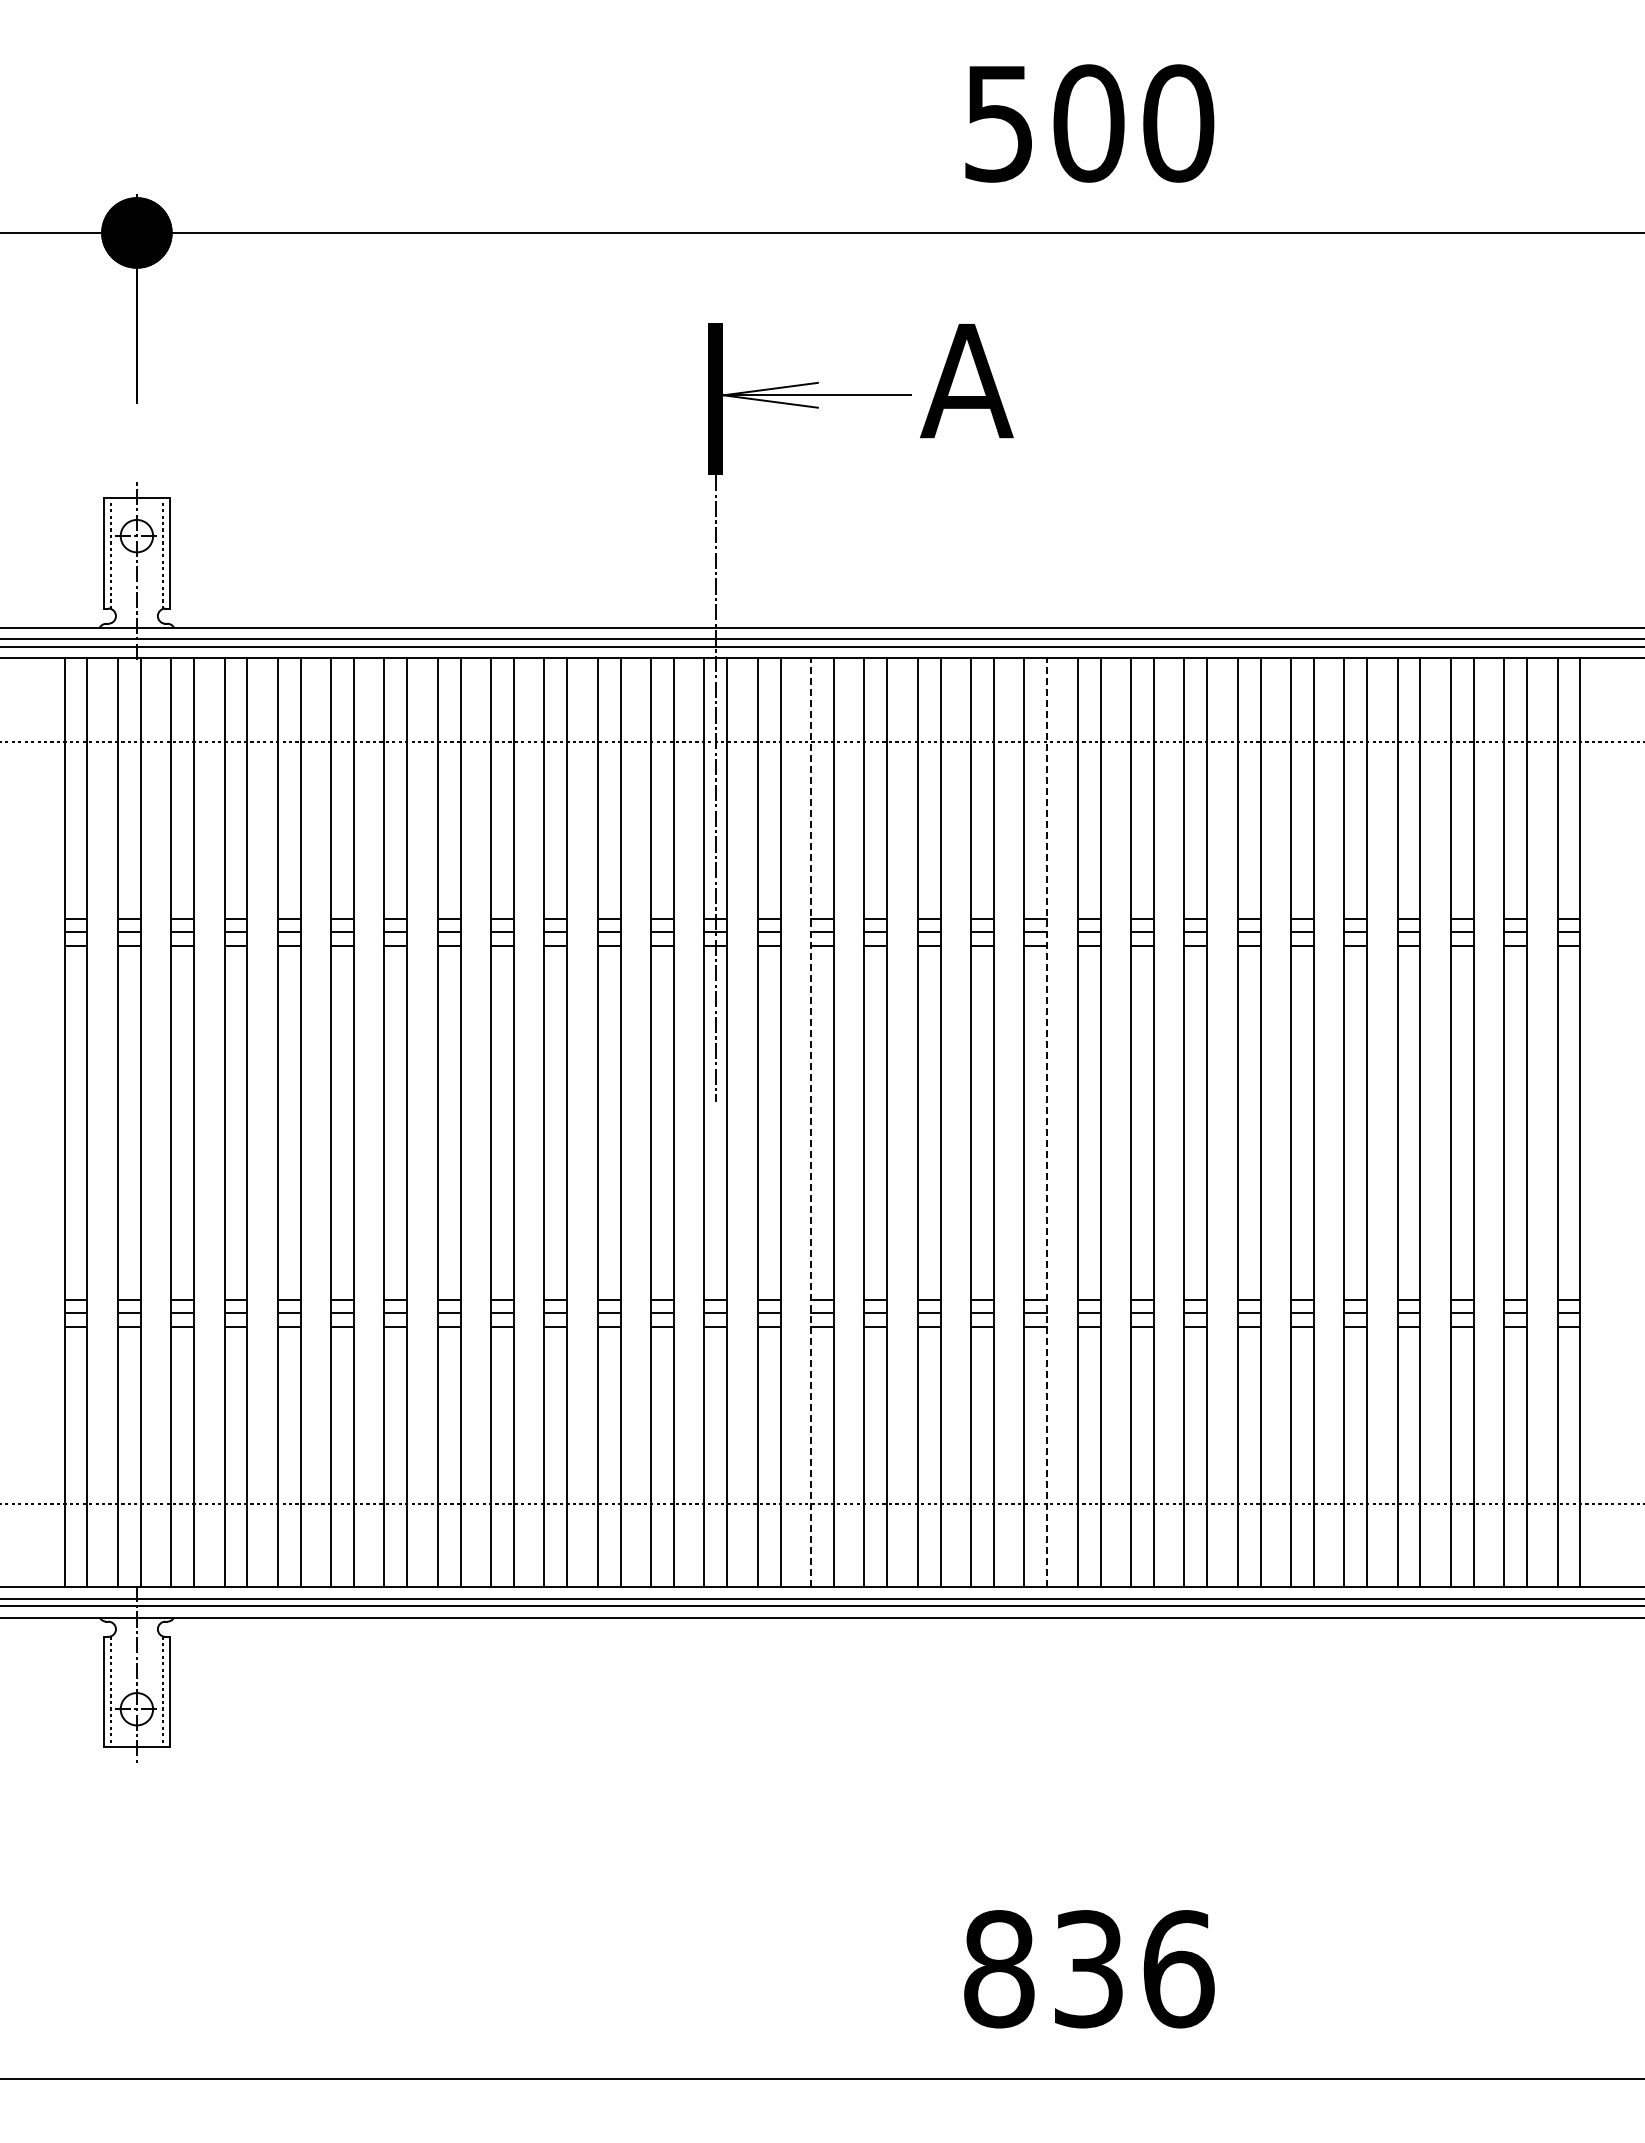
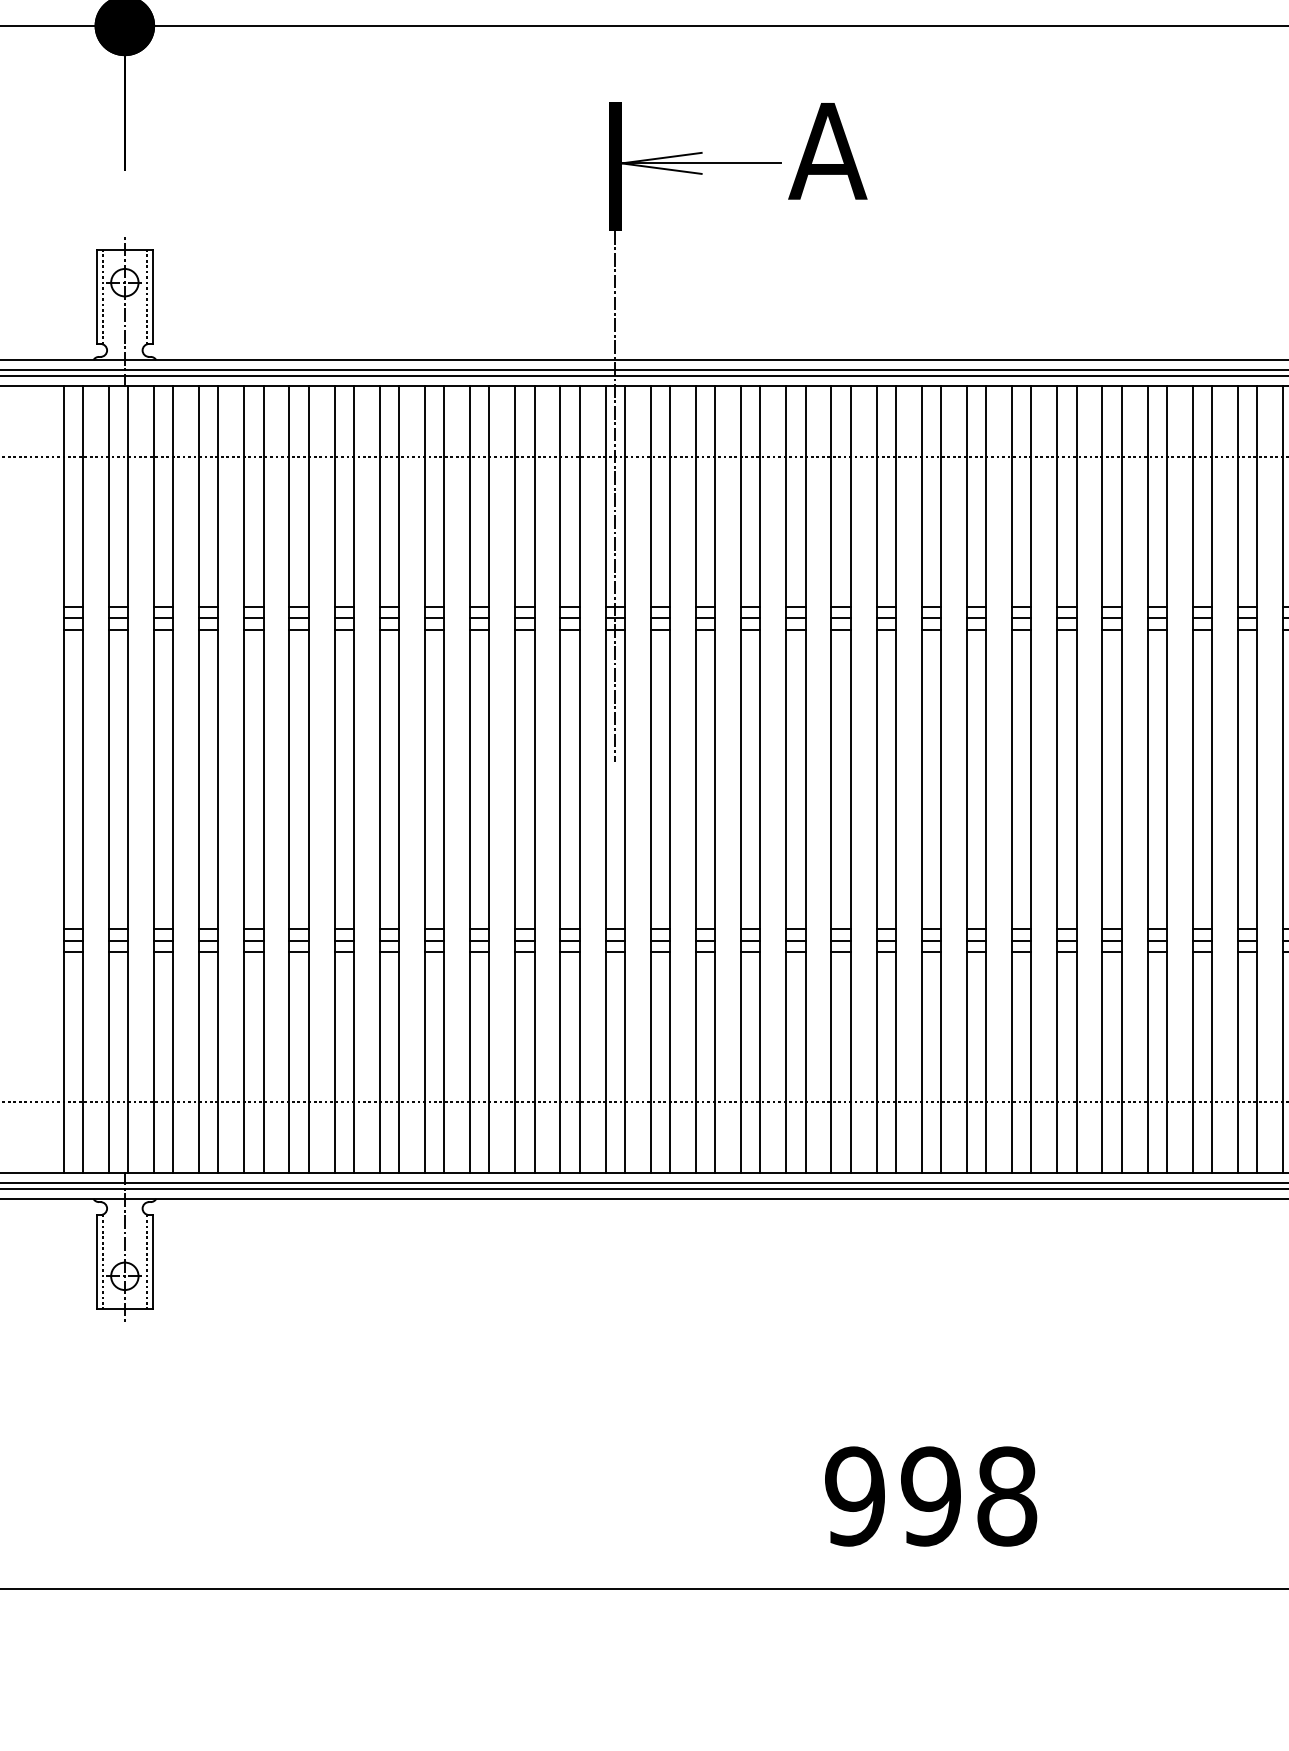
line: (811, 1122) -> (696, 779), dashed -> solid
line: (1047, 1122) -> (896, 779), dashed -> solid
text: (1088, 1969) -> (930, 1496), 836 -> 998

